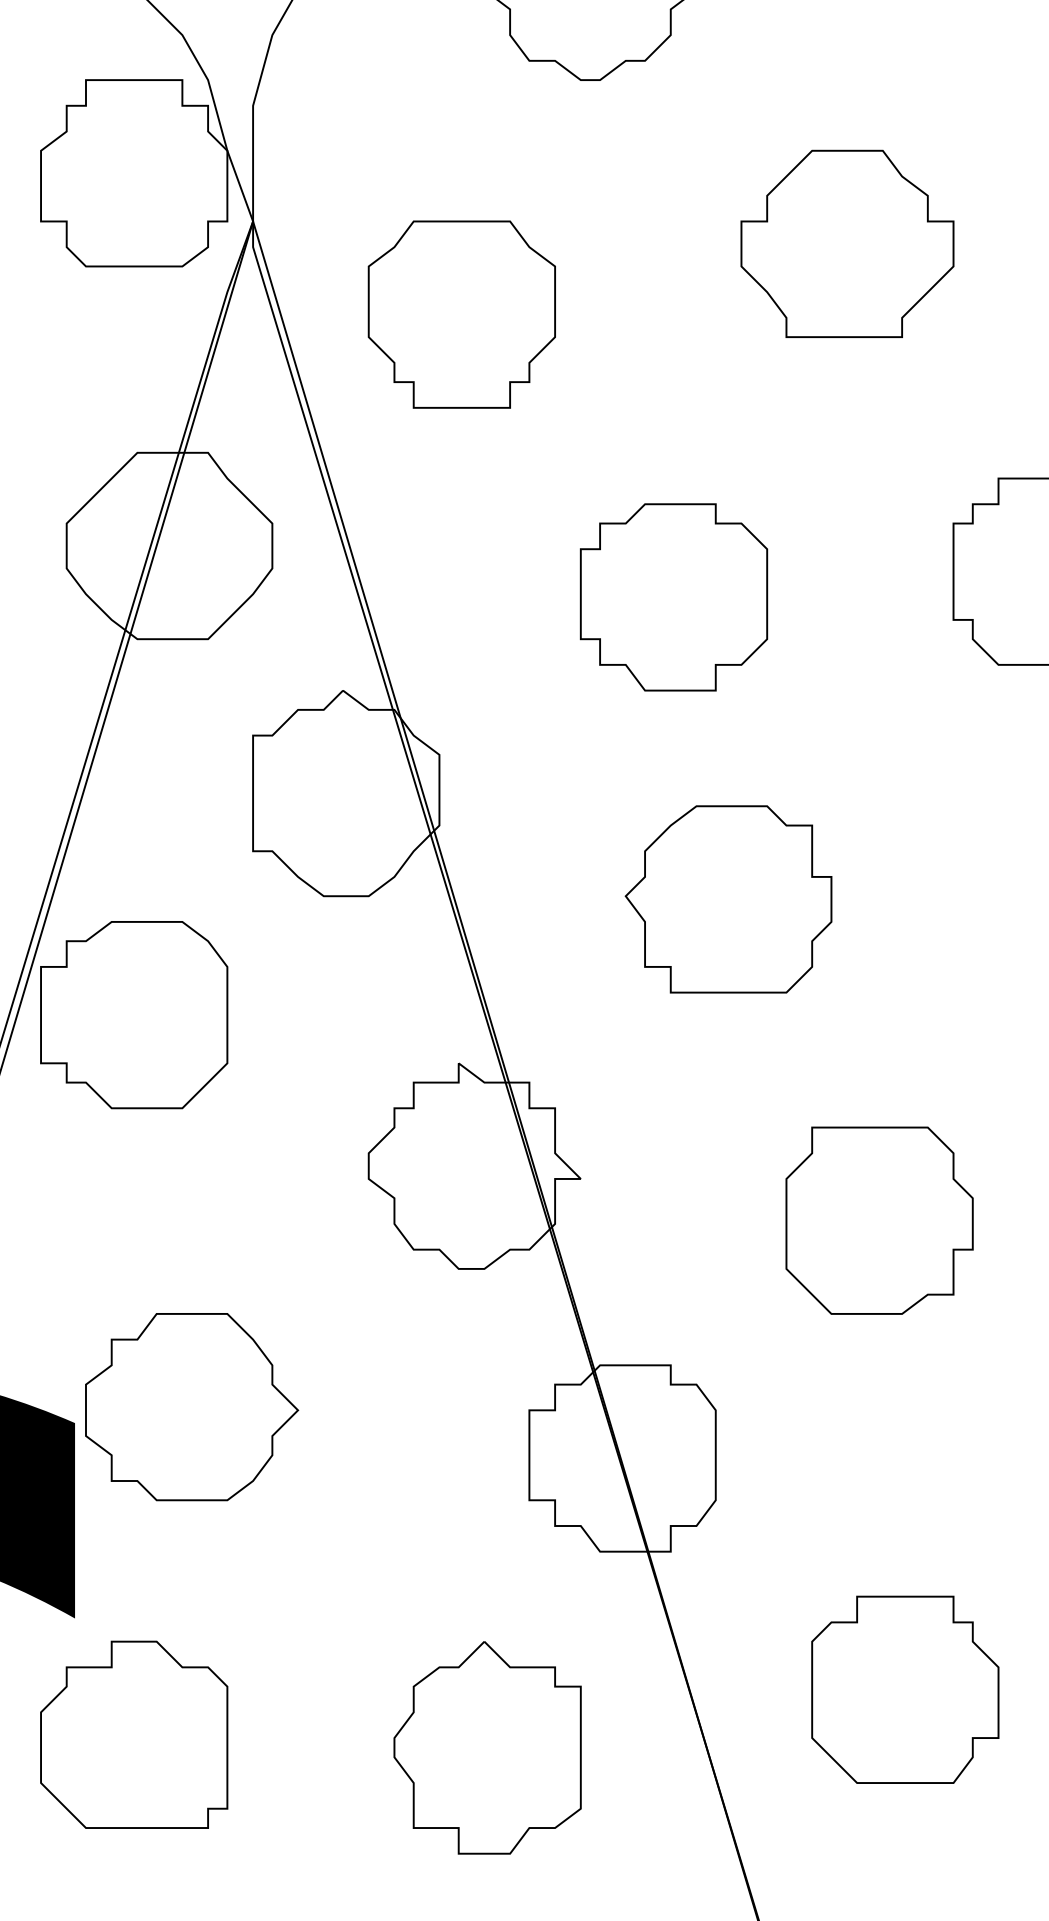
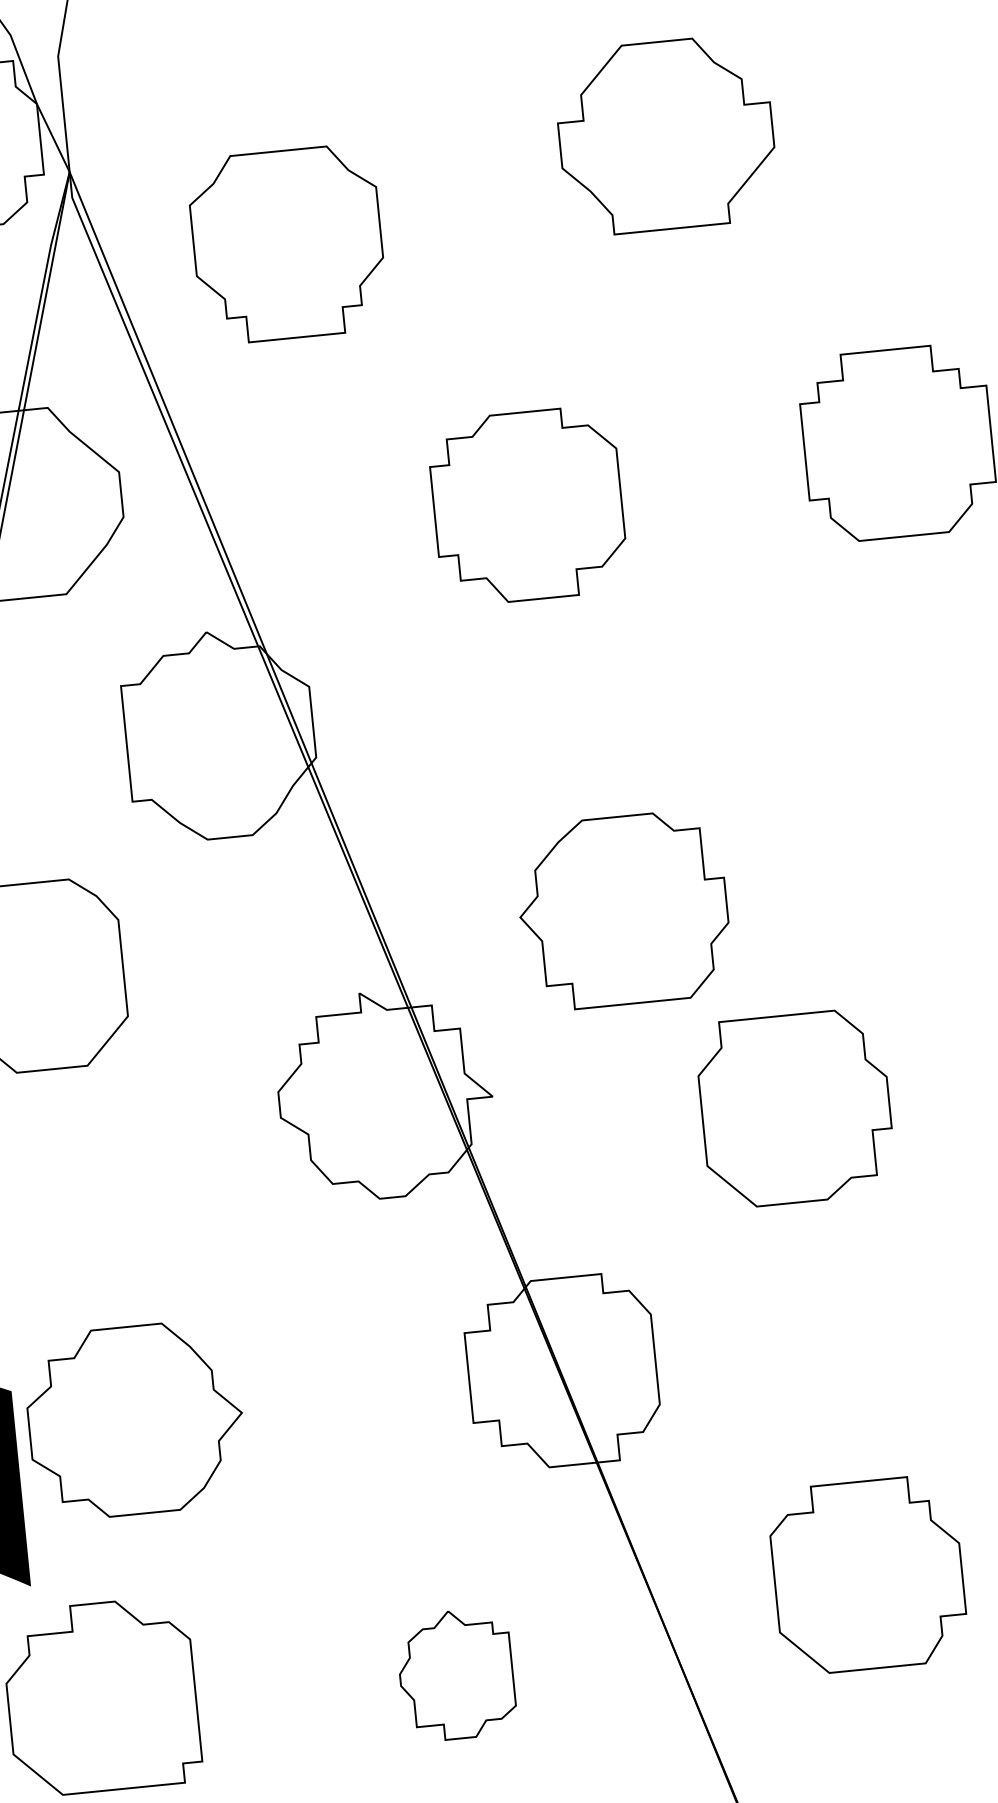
part: (728, 899) -> (623, 910), moved
part: (192, 1407) -> (136, 1420), moved
part: (487, 1747) -> (456, 1674), size x0.6

